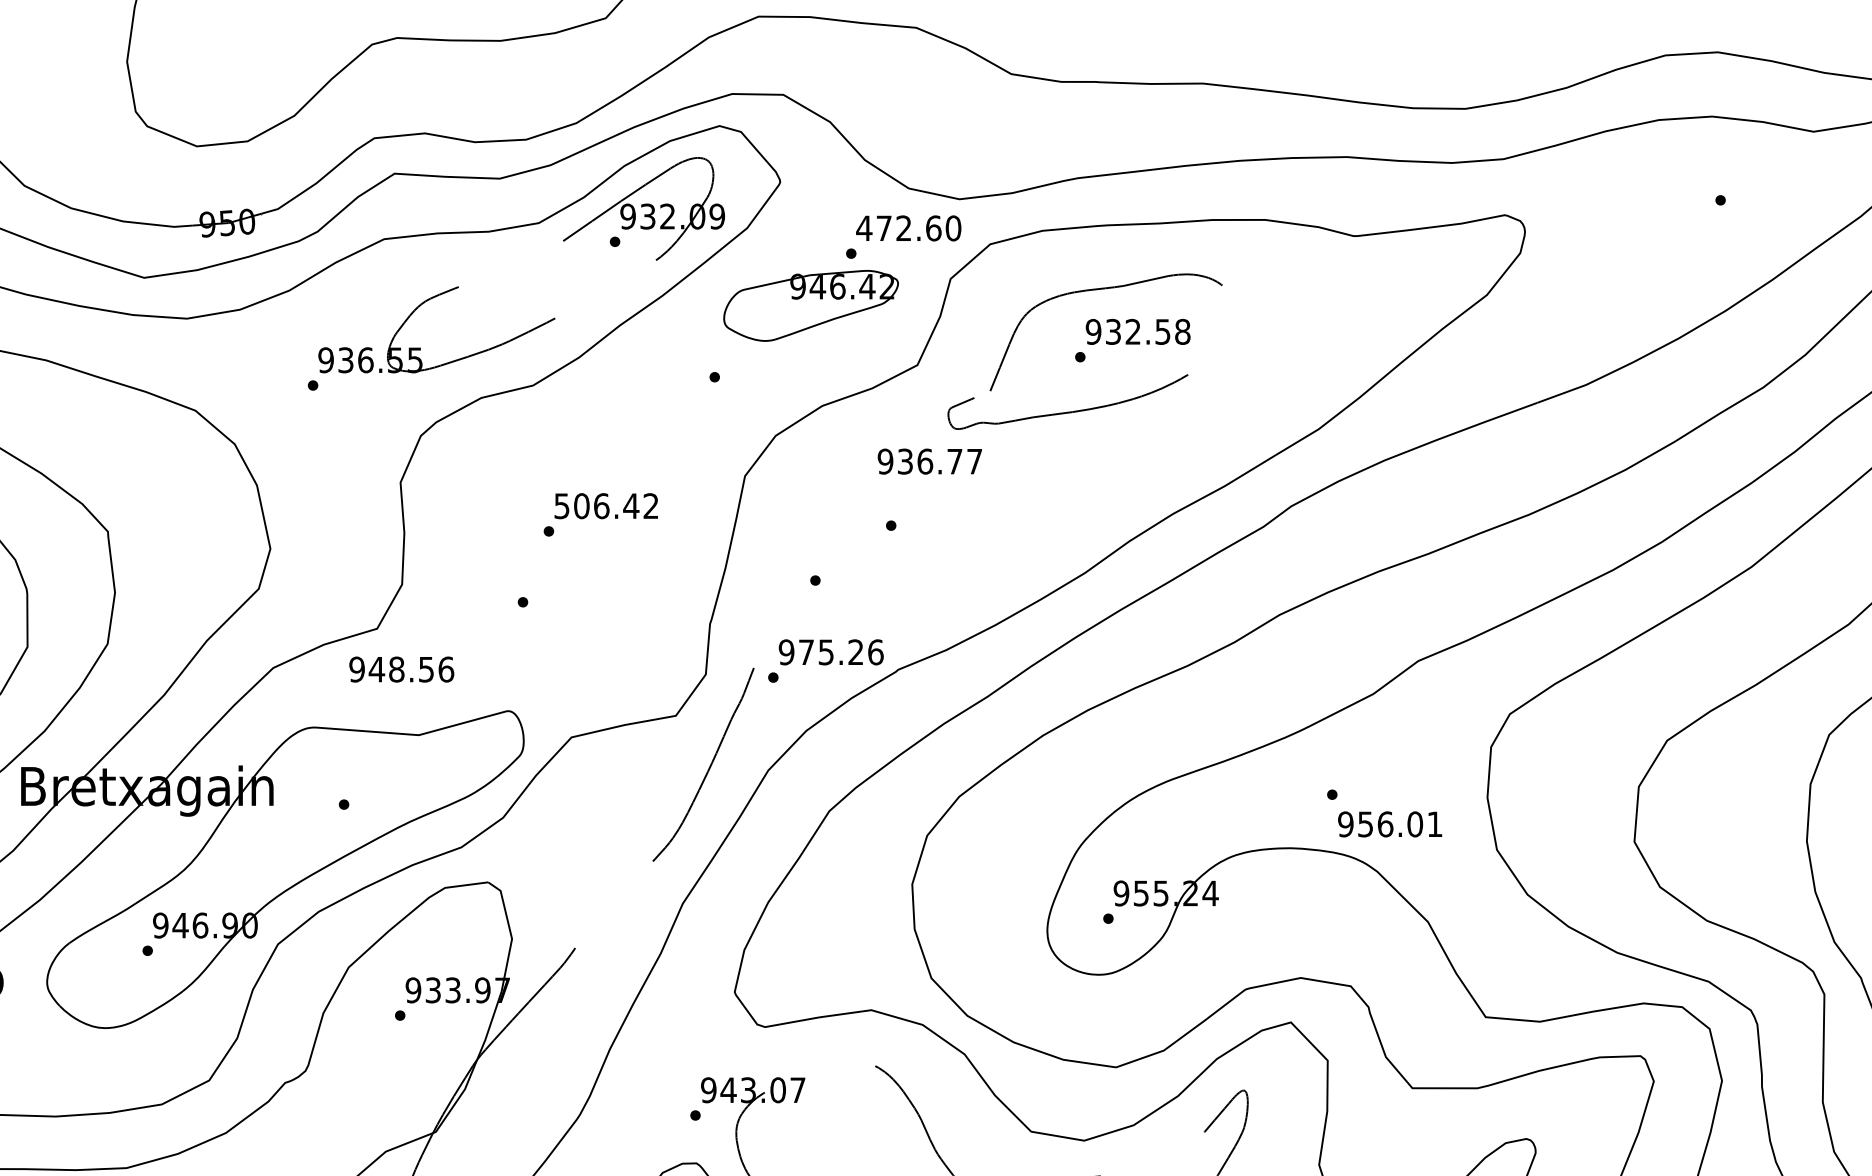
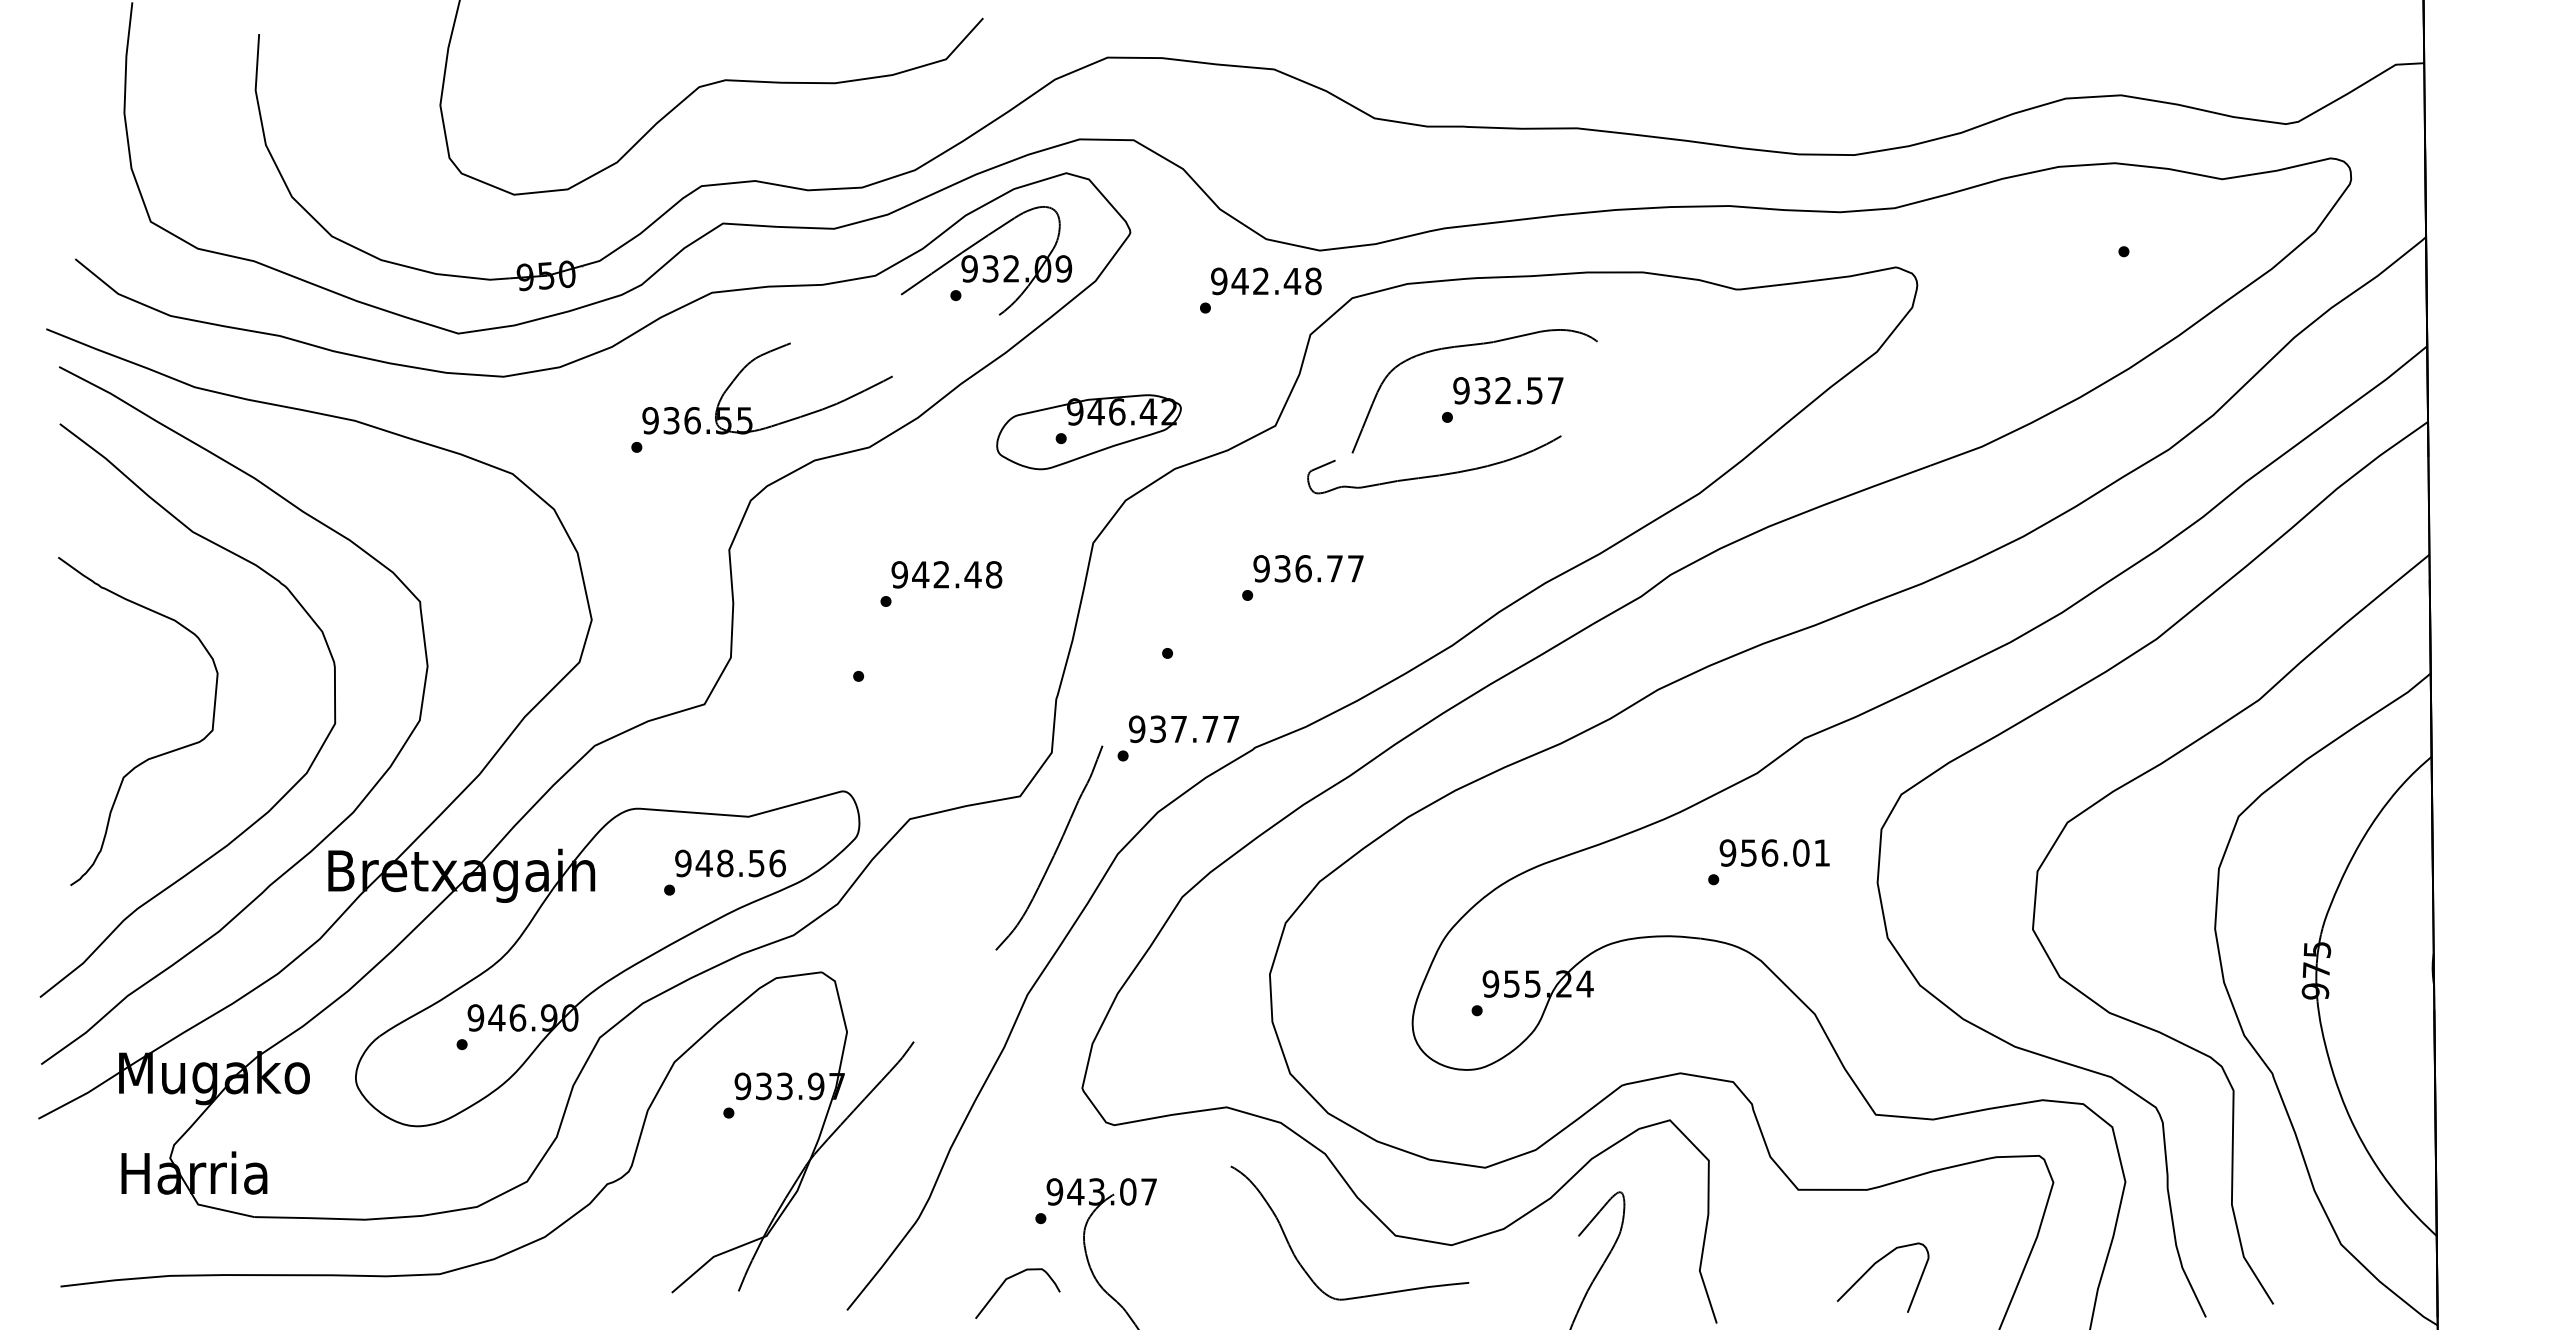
text: (908, 228) -> (1265, 281), 472.60 -> 942.48
part: (810, 306) -> (1088, 432), moved
text: (1182, 331) -> (1555, 390), 932.58 -> 932.57
text: (929, 461) -> (1308, 568), moved
text: (606, 505) -> (946, 574), 506.42 -> 942.48
text: (840, 652) -> (1194, 729), 975.26 -> 937.77
text: (401, 669) -> (730, 863), moved
text: (1389, 823) -> (1774, 852), moved

